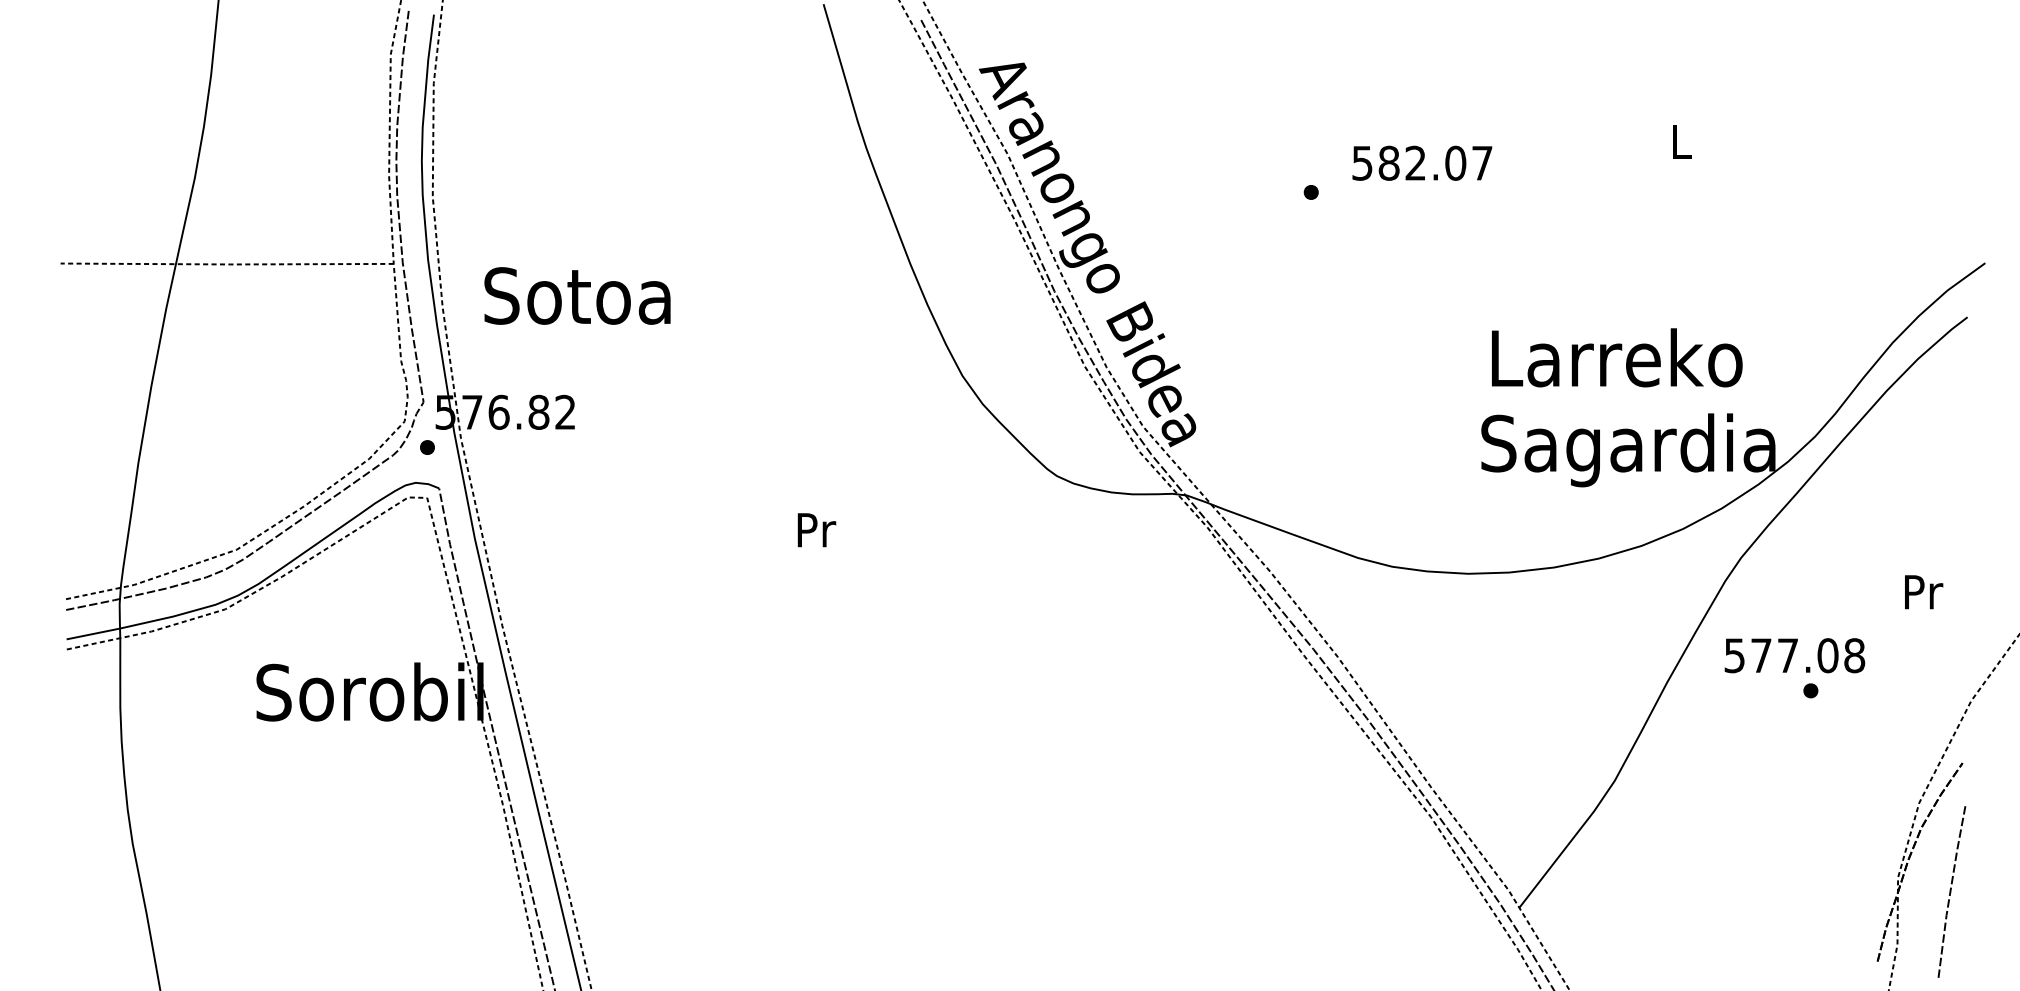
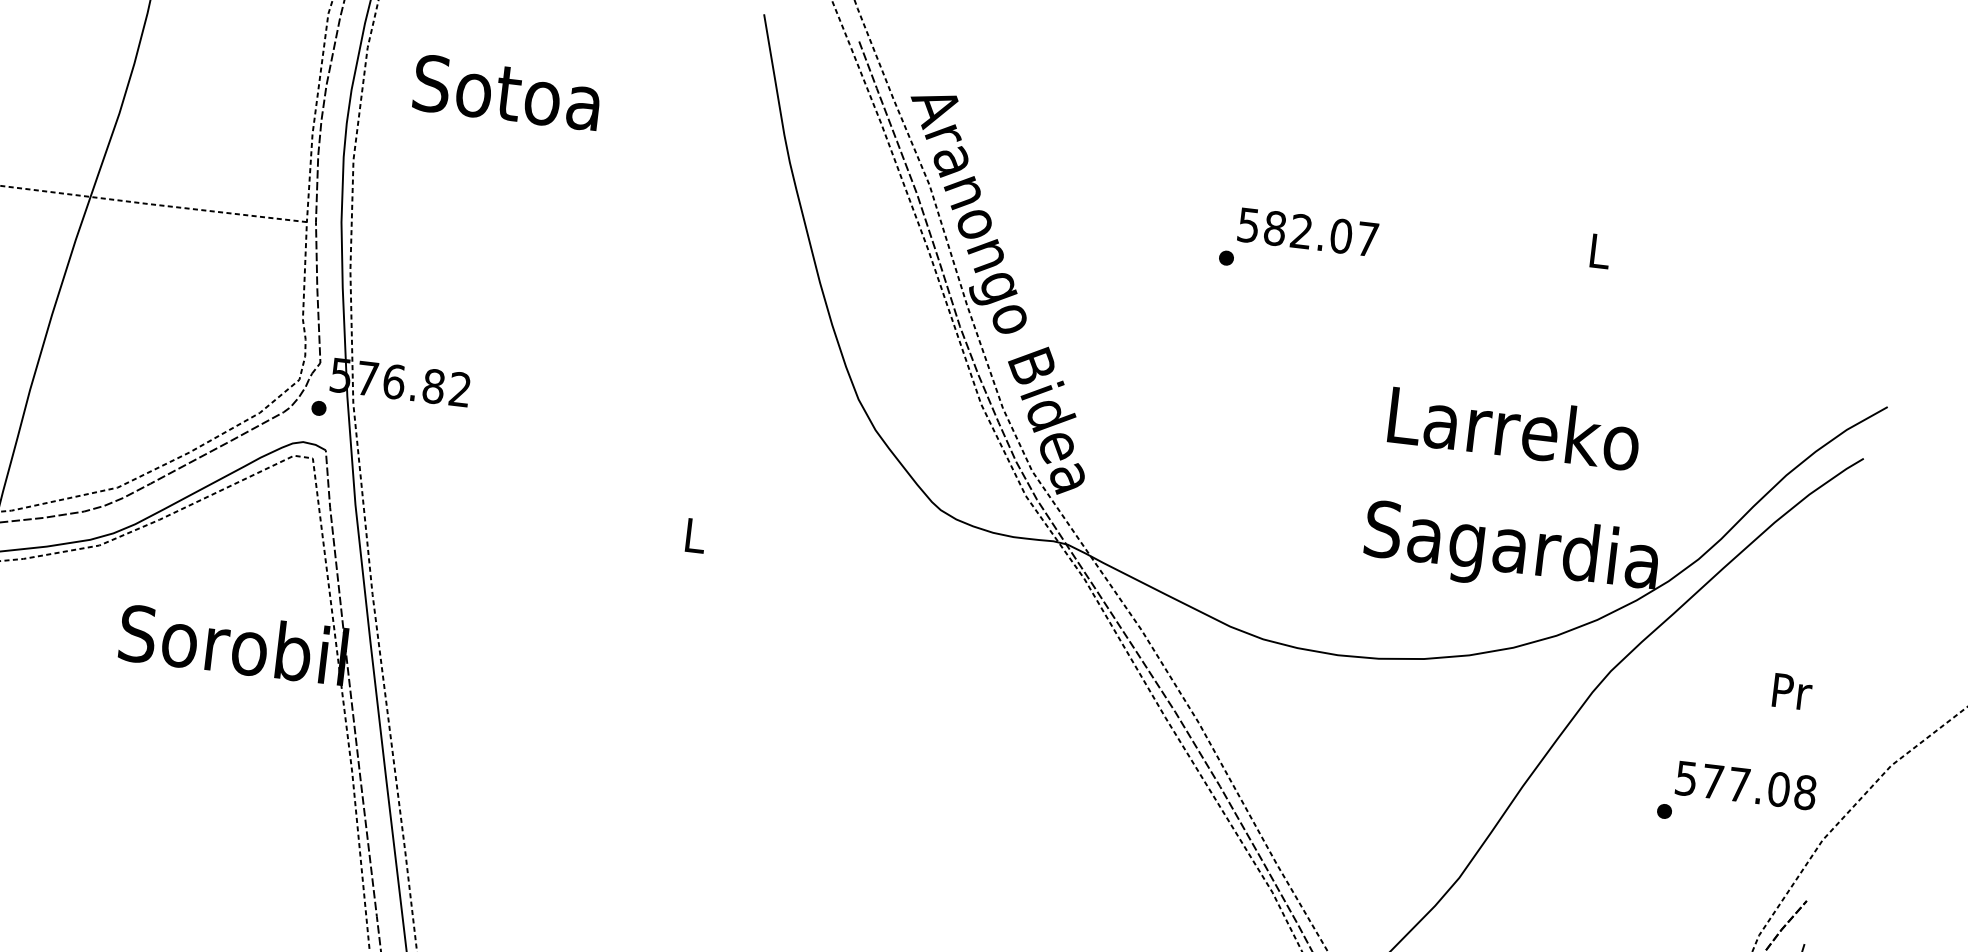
text: (1422, 162) -> (1308, 231), moved
text: (577, 295) -> (507, 92), moved
text: (1617, 357) -> (1514, 428), moved
text: (816, 530) -> (695, 536), Pr -> L
text: (1924, 592) -> (1792, 692), moved
text: (1794, 655) -> (1745, 785), moved

